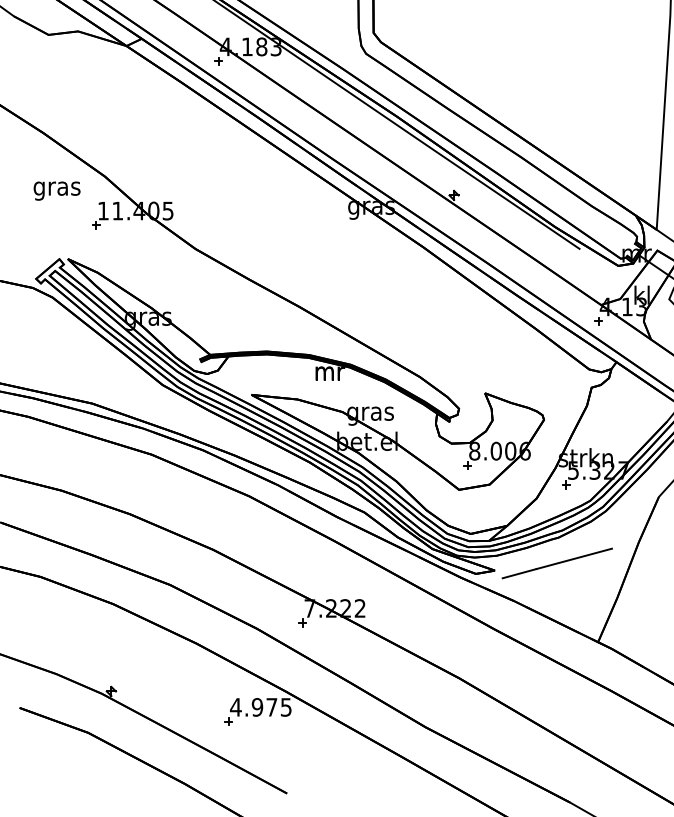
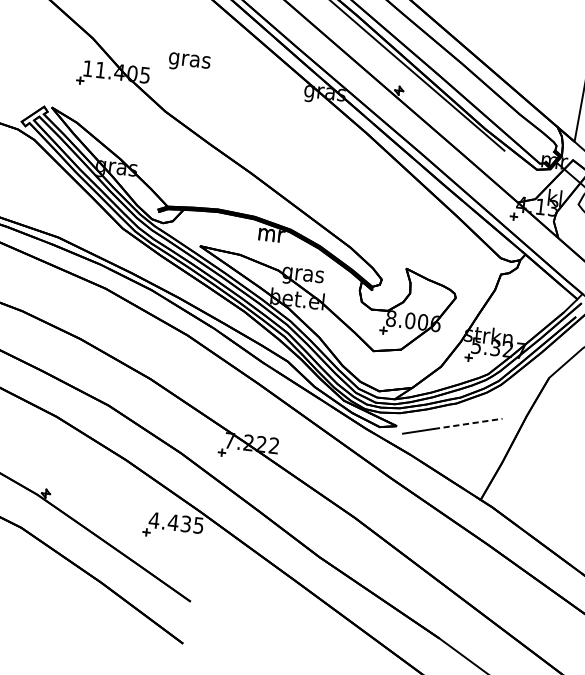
text: (56, 190) -> (189, 62), moved
line: (574, 558) -> (468, 423), solid -> dashed
text: (264, 707) -> (179, 523), 4.975 -> 4.435

